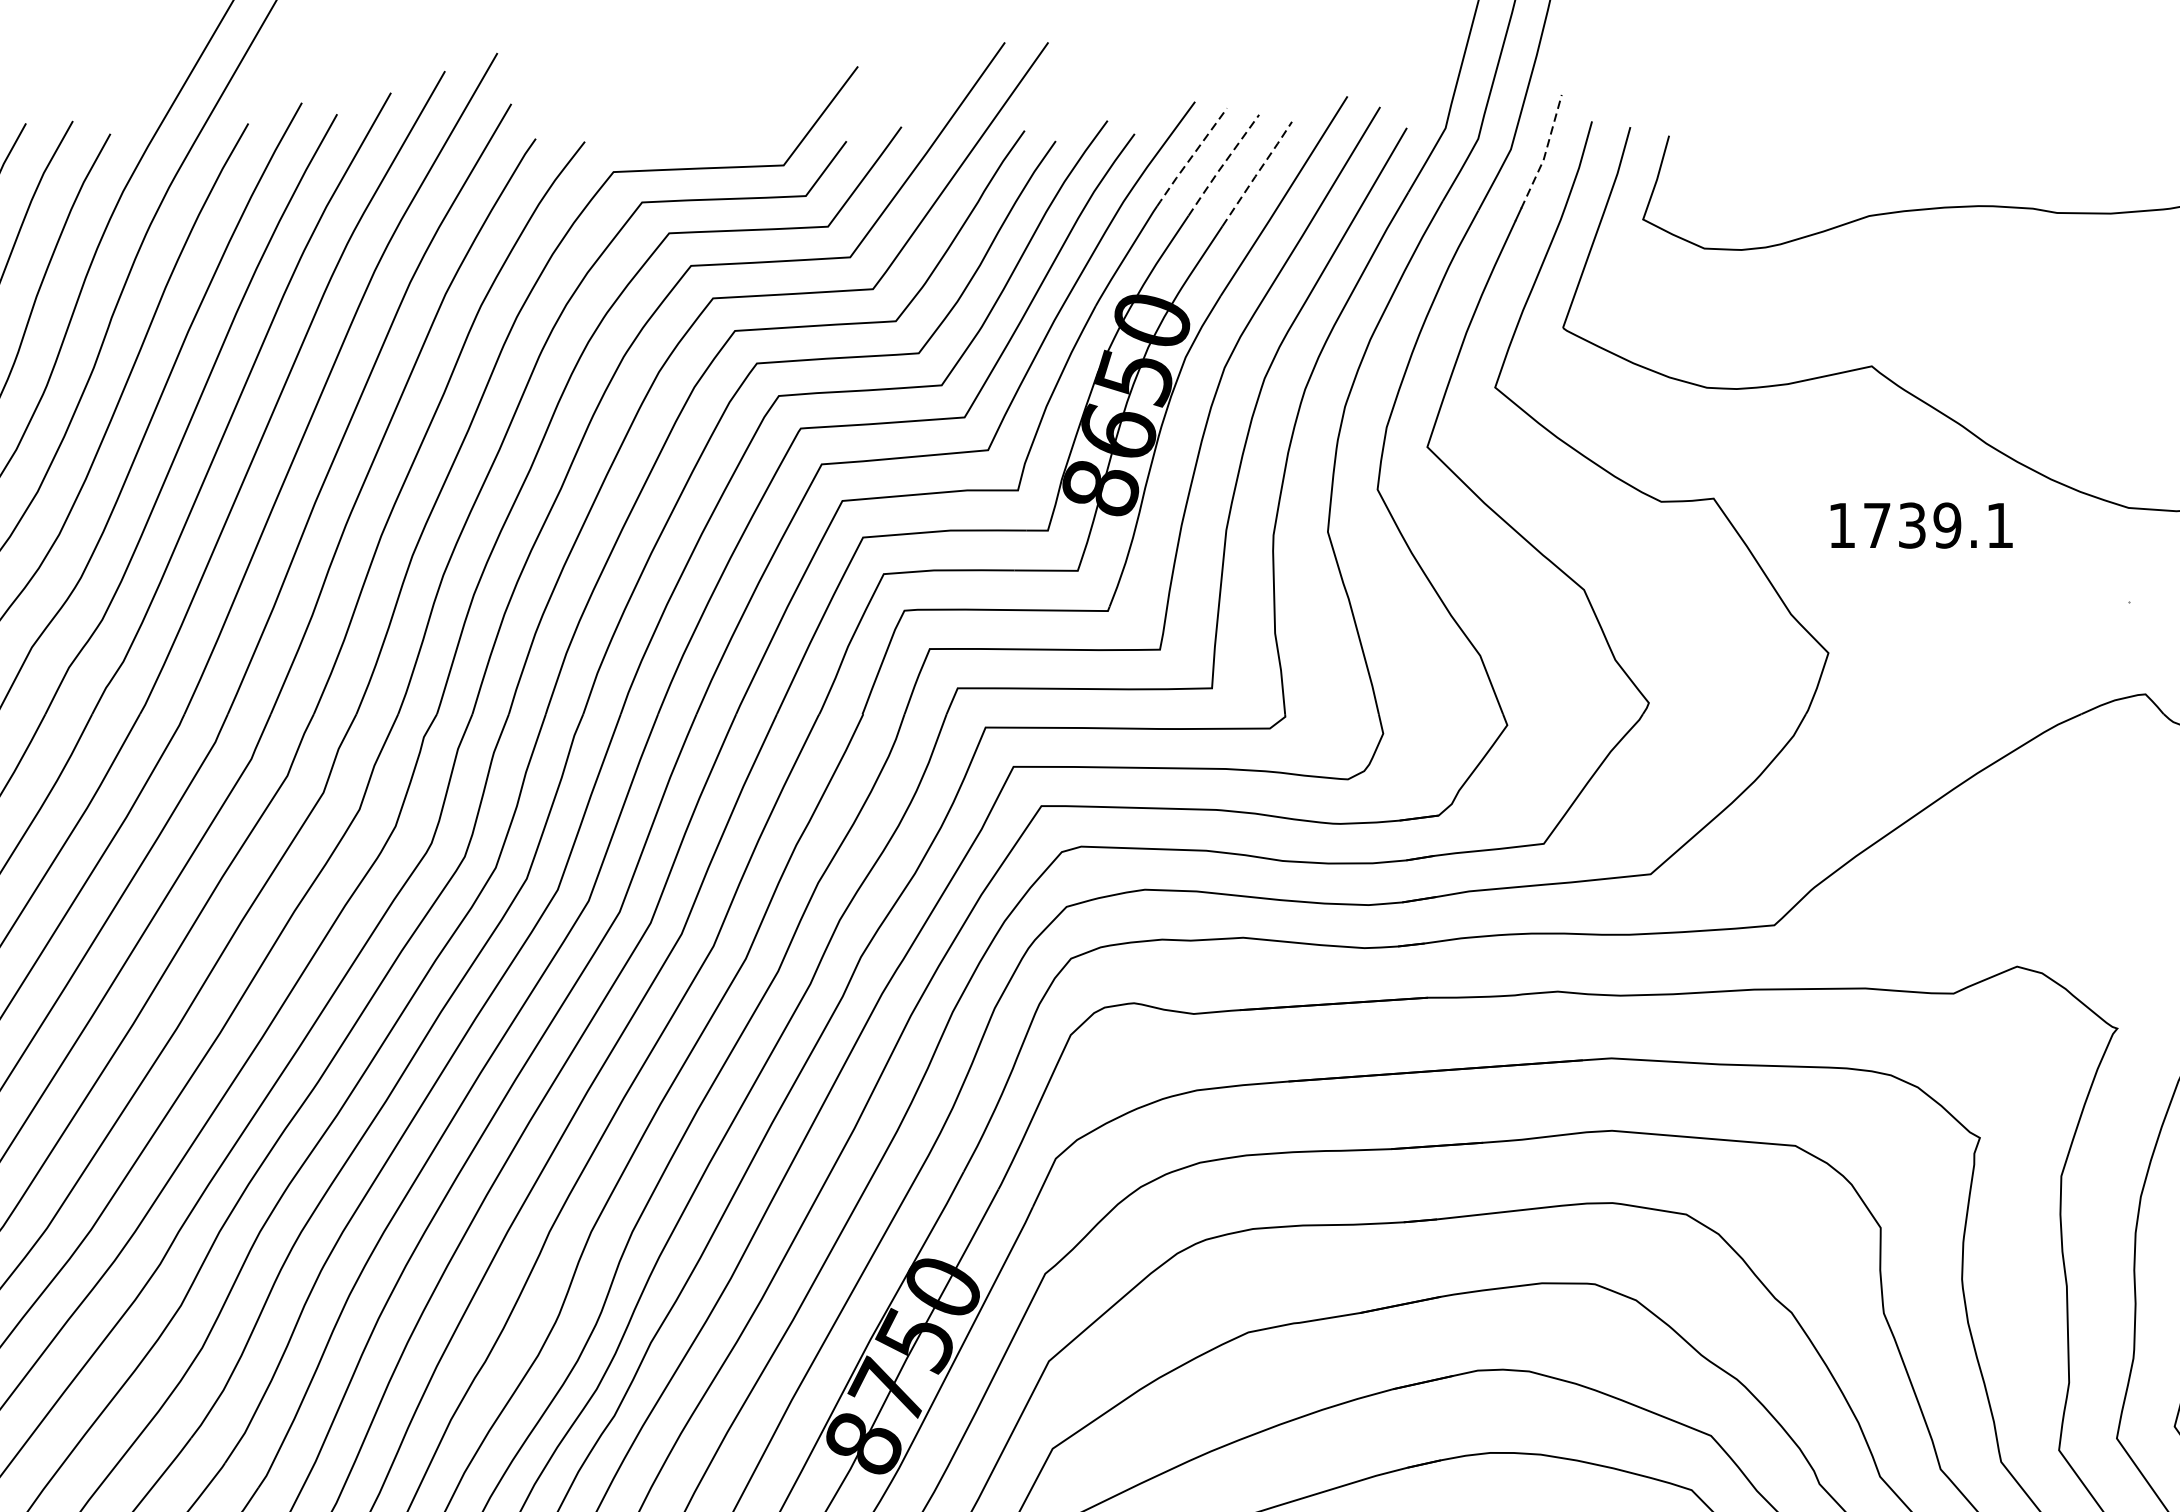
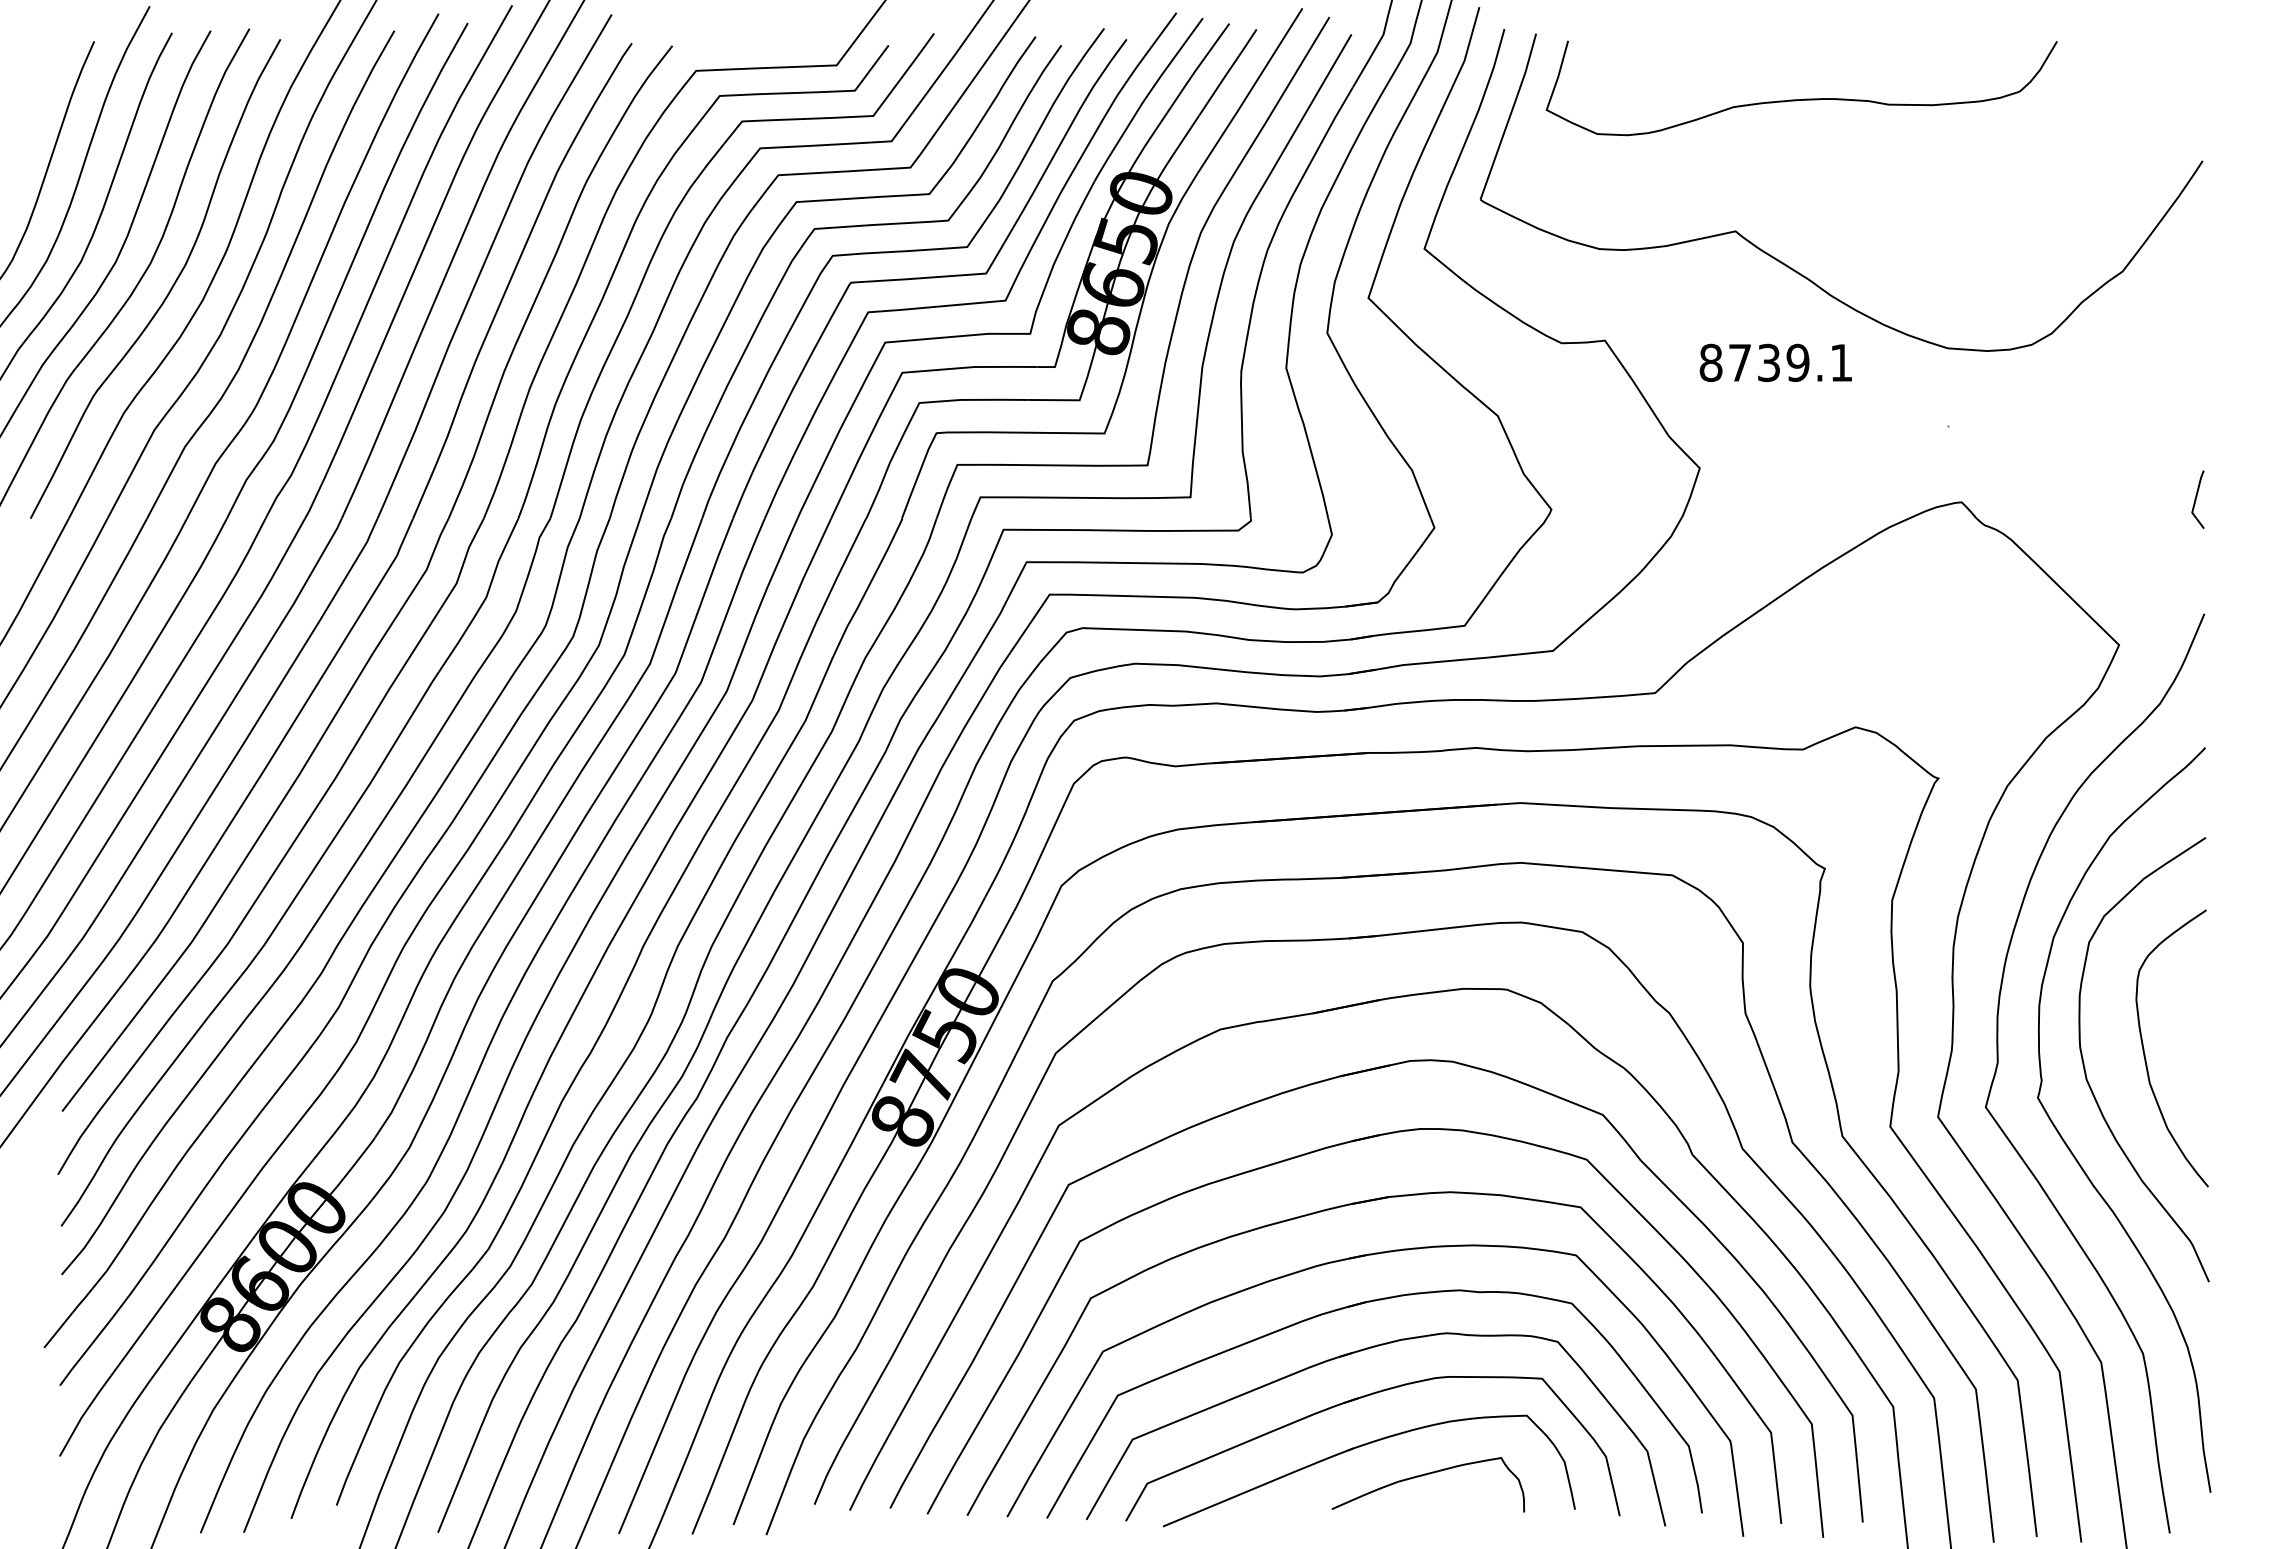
line: (1544, 154) -> (1465, 56), dashed -> solid
line: (1191, 157) -> (1173, 58), dashed -> solid
line: (1222, 165) -> (1199, 65), dashed -> solid
line: (1256, 174) -> (1227, 72), dashed -> solid
text: (1841, 525) -> (1710, 362), 1739.1 -> 8739.1

